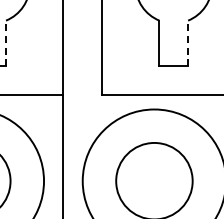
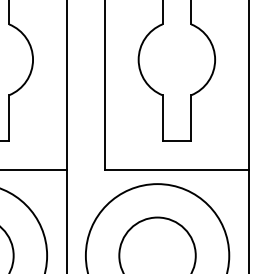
line: (6, 43) -> (9, 118), dashed -> solid
line: (188, 43) -> (191, 118), dashed -> solid

